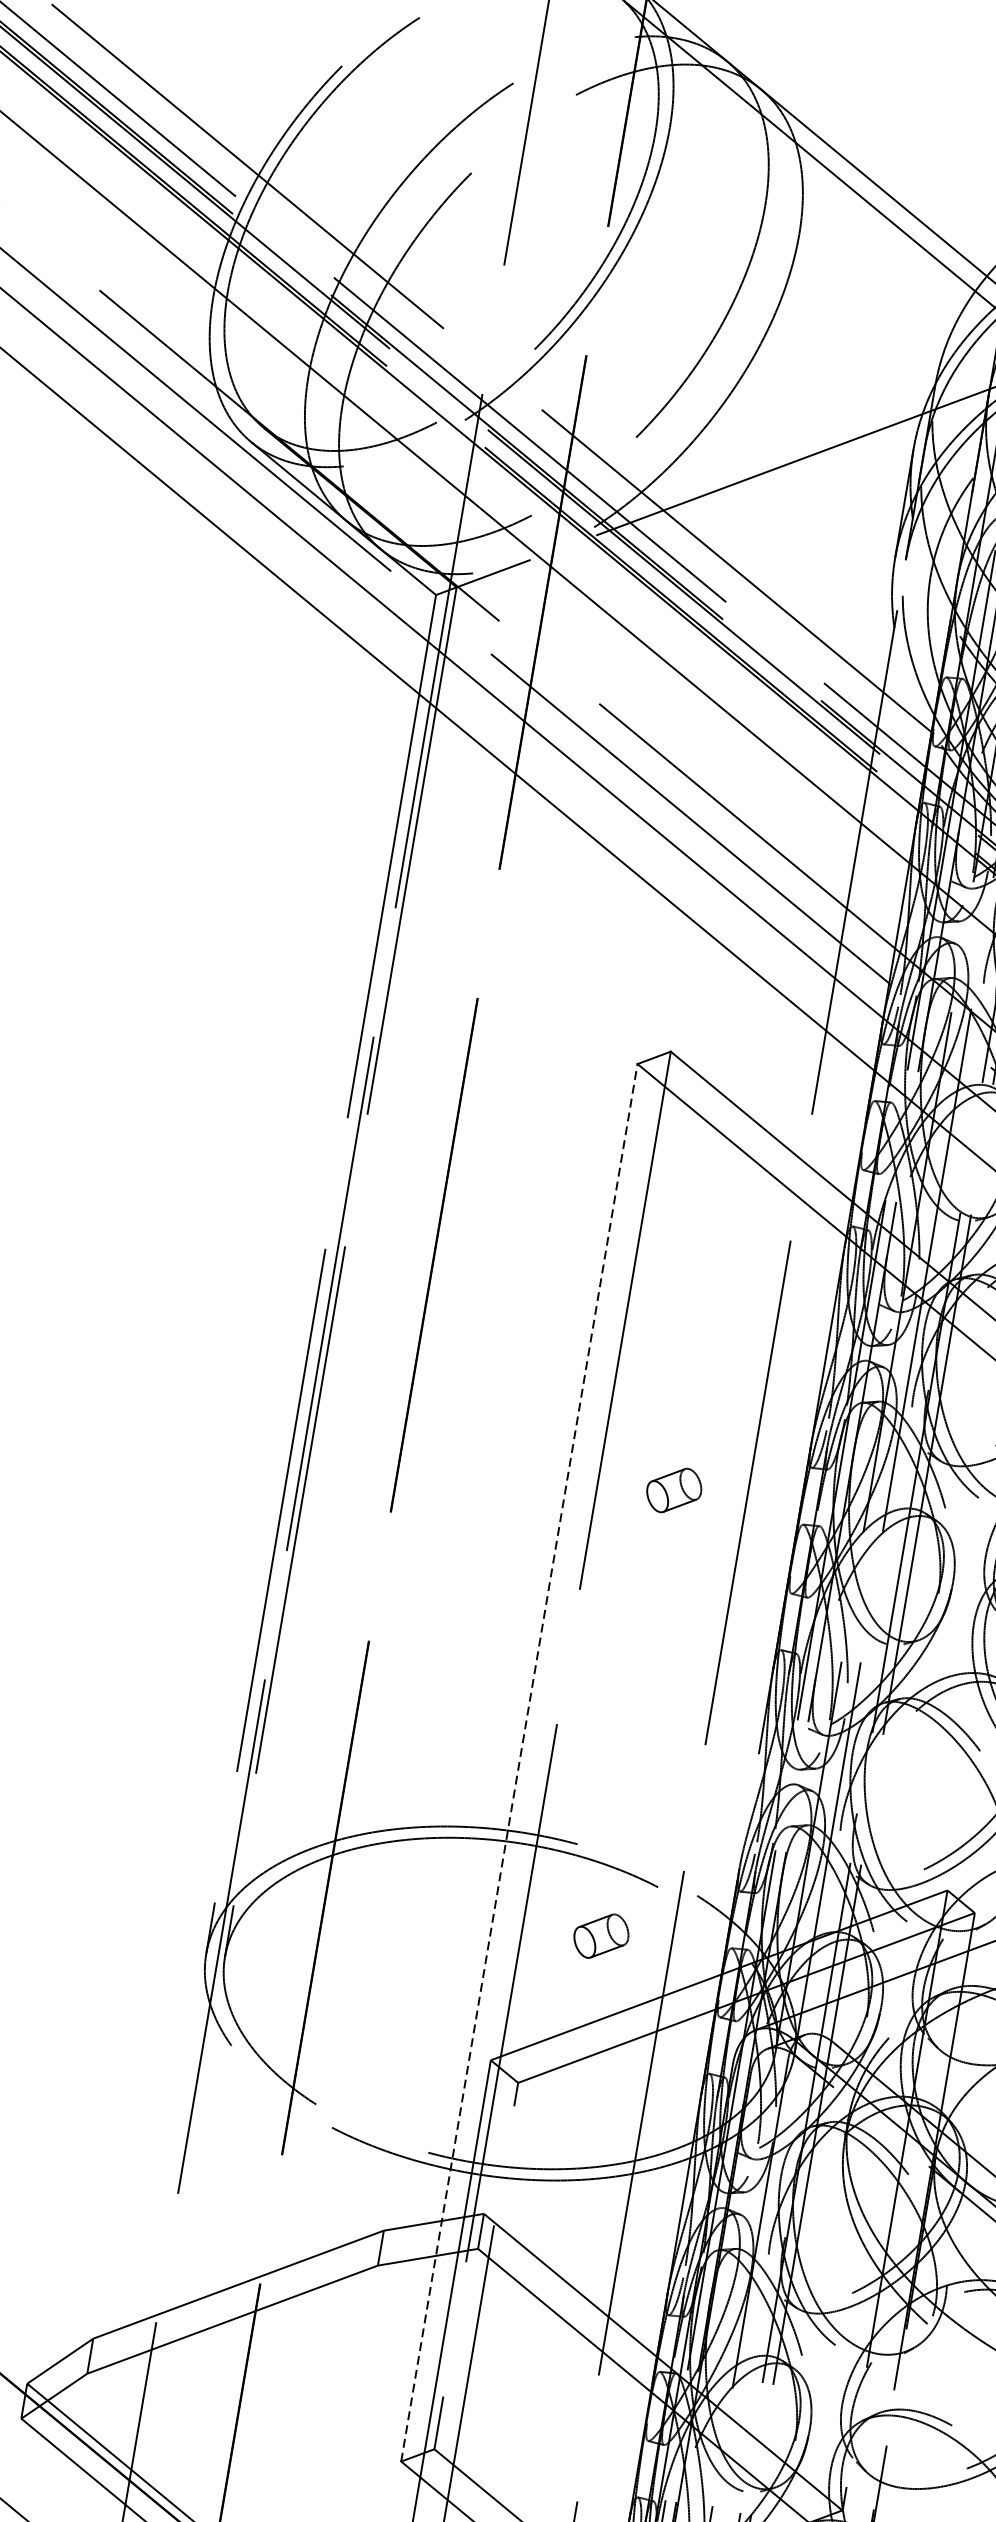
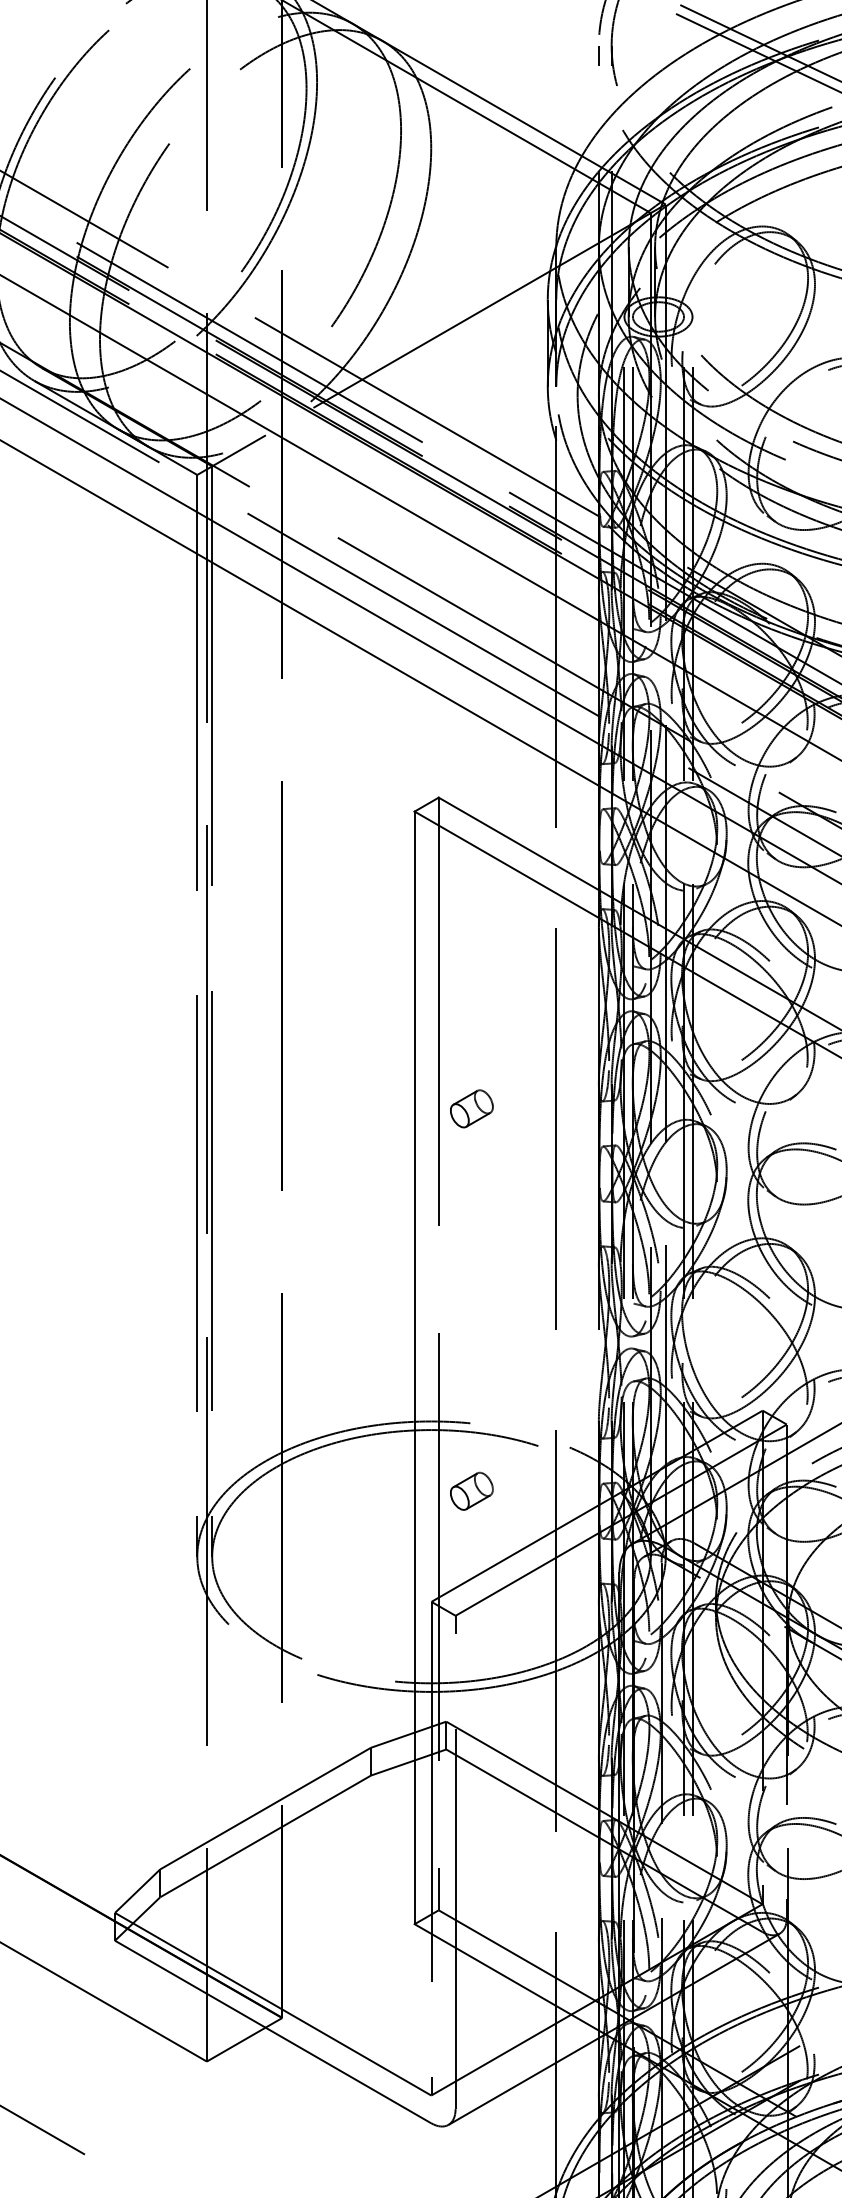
part: (673, 1489) -> (471, 1108), moved
line: (519, 1762) -> (414, 1367), dashed -> solid
part: (601, 1935) -> (471, 1490), moved

